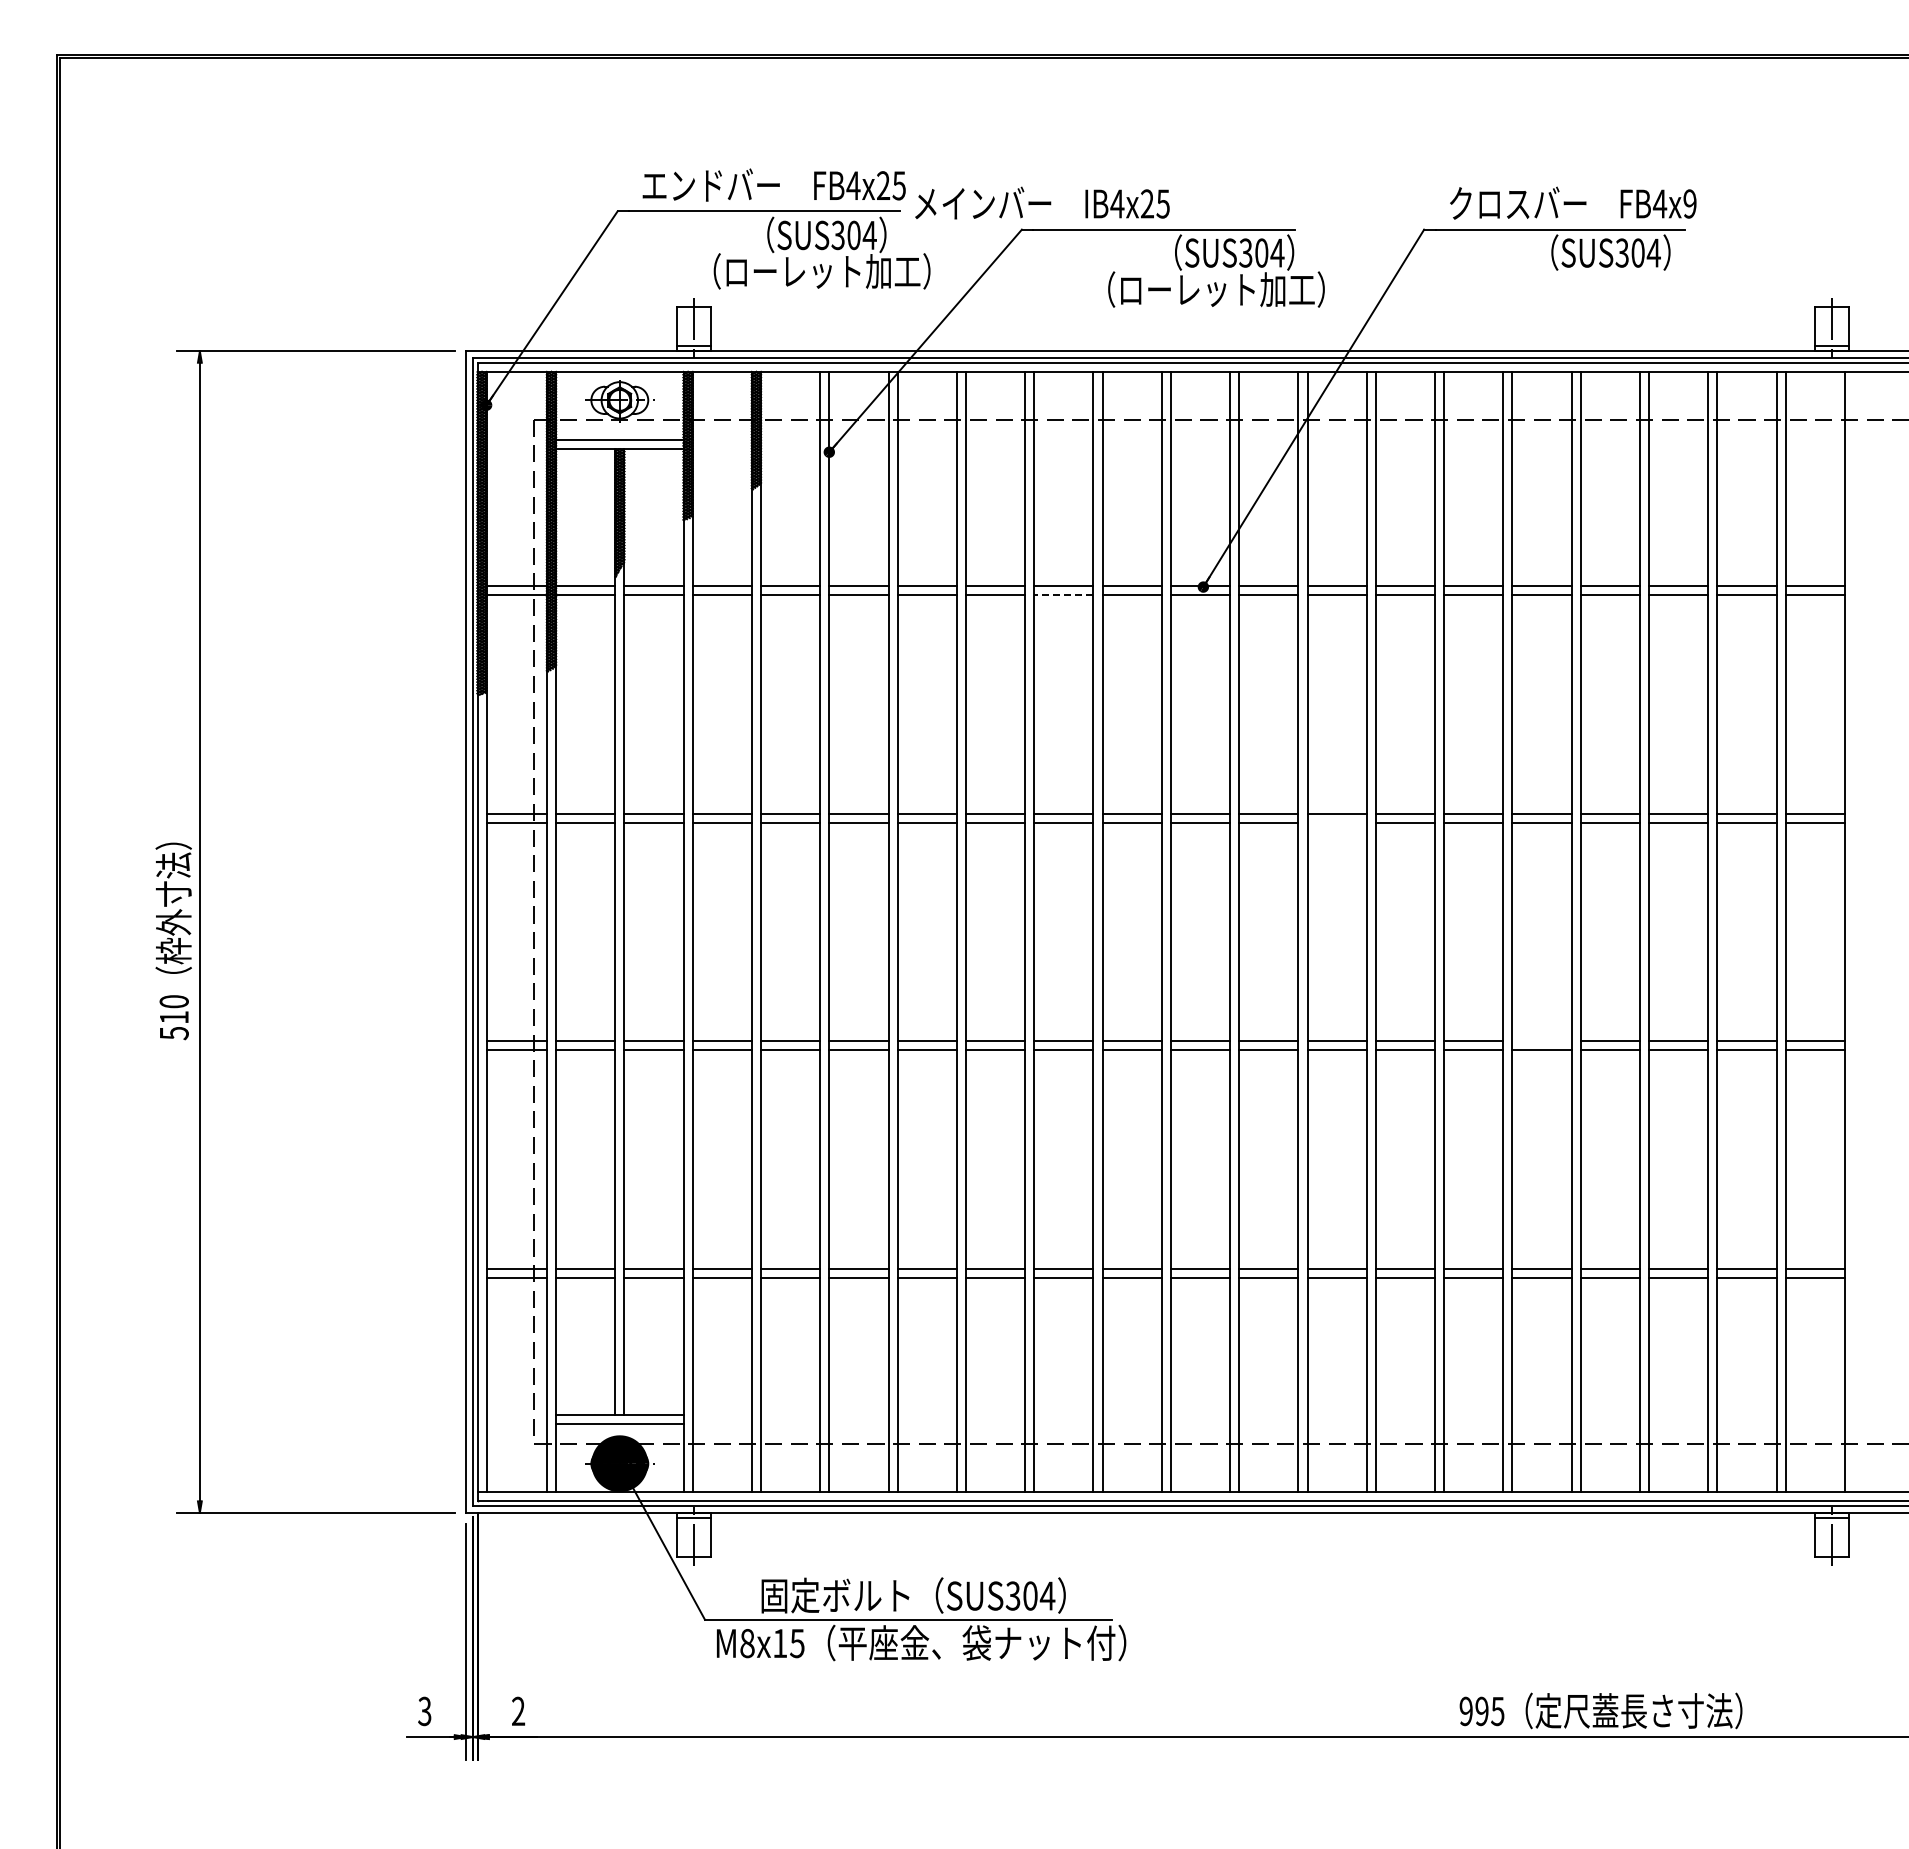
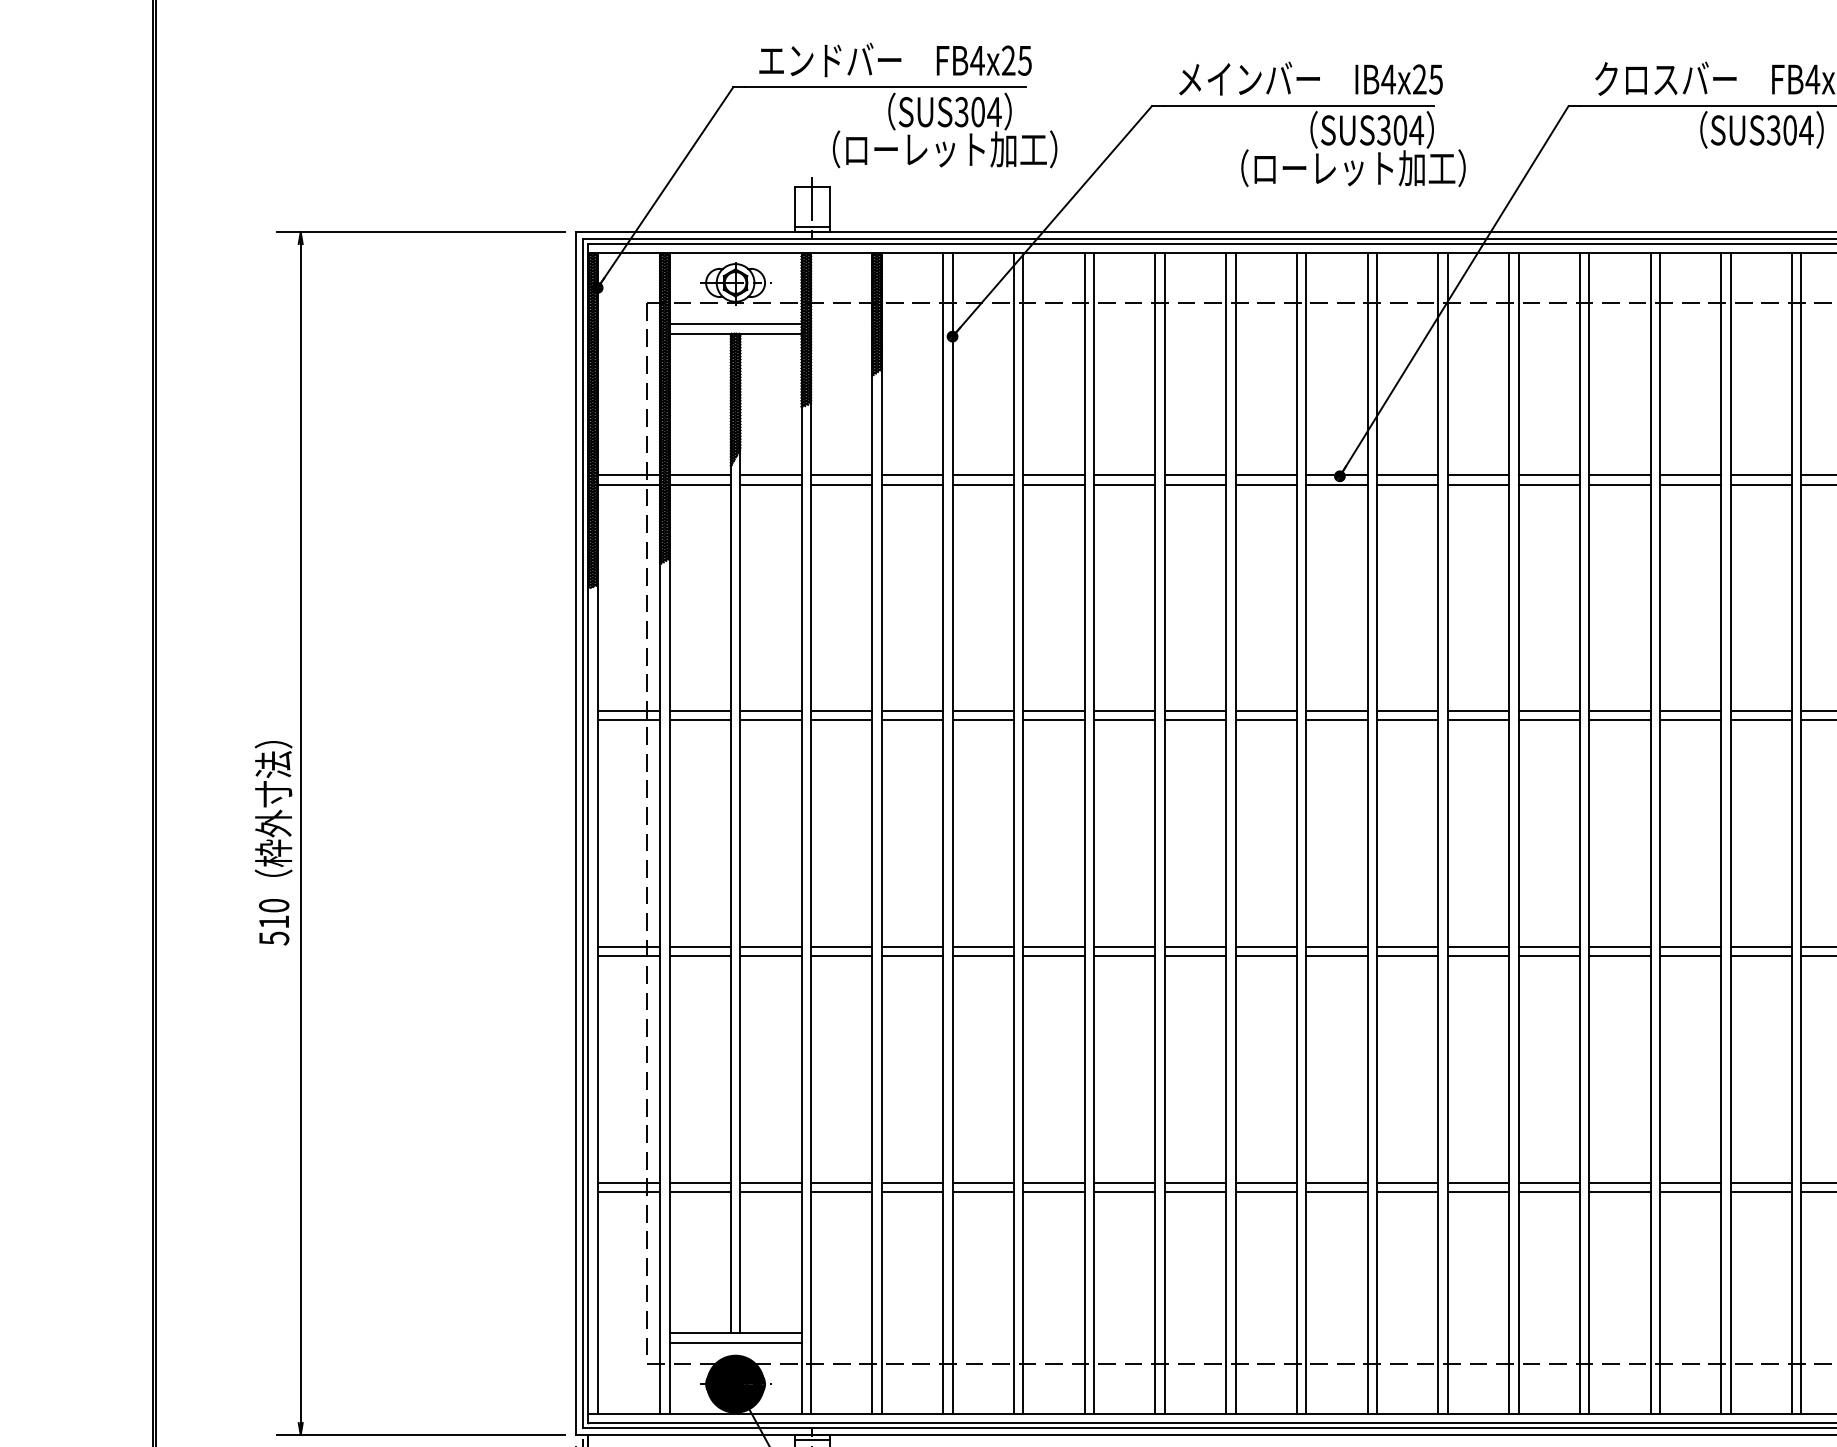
text: (1042, 202) -> (1311, 78), moved
line: (1063, 595) -> (1195, 485), dashed -> solid
line: (1336, 822) -> (1477, 720), added
line: (1541, 1041) -> (1690, 946), added

